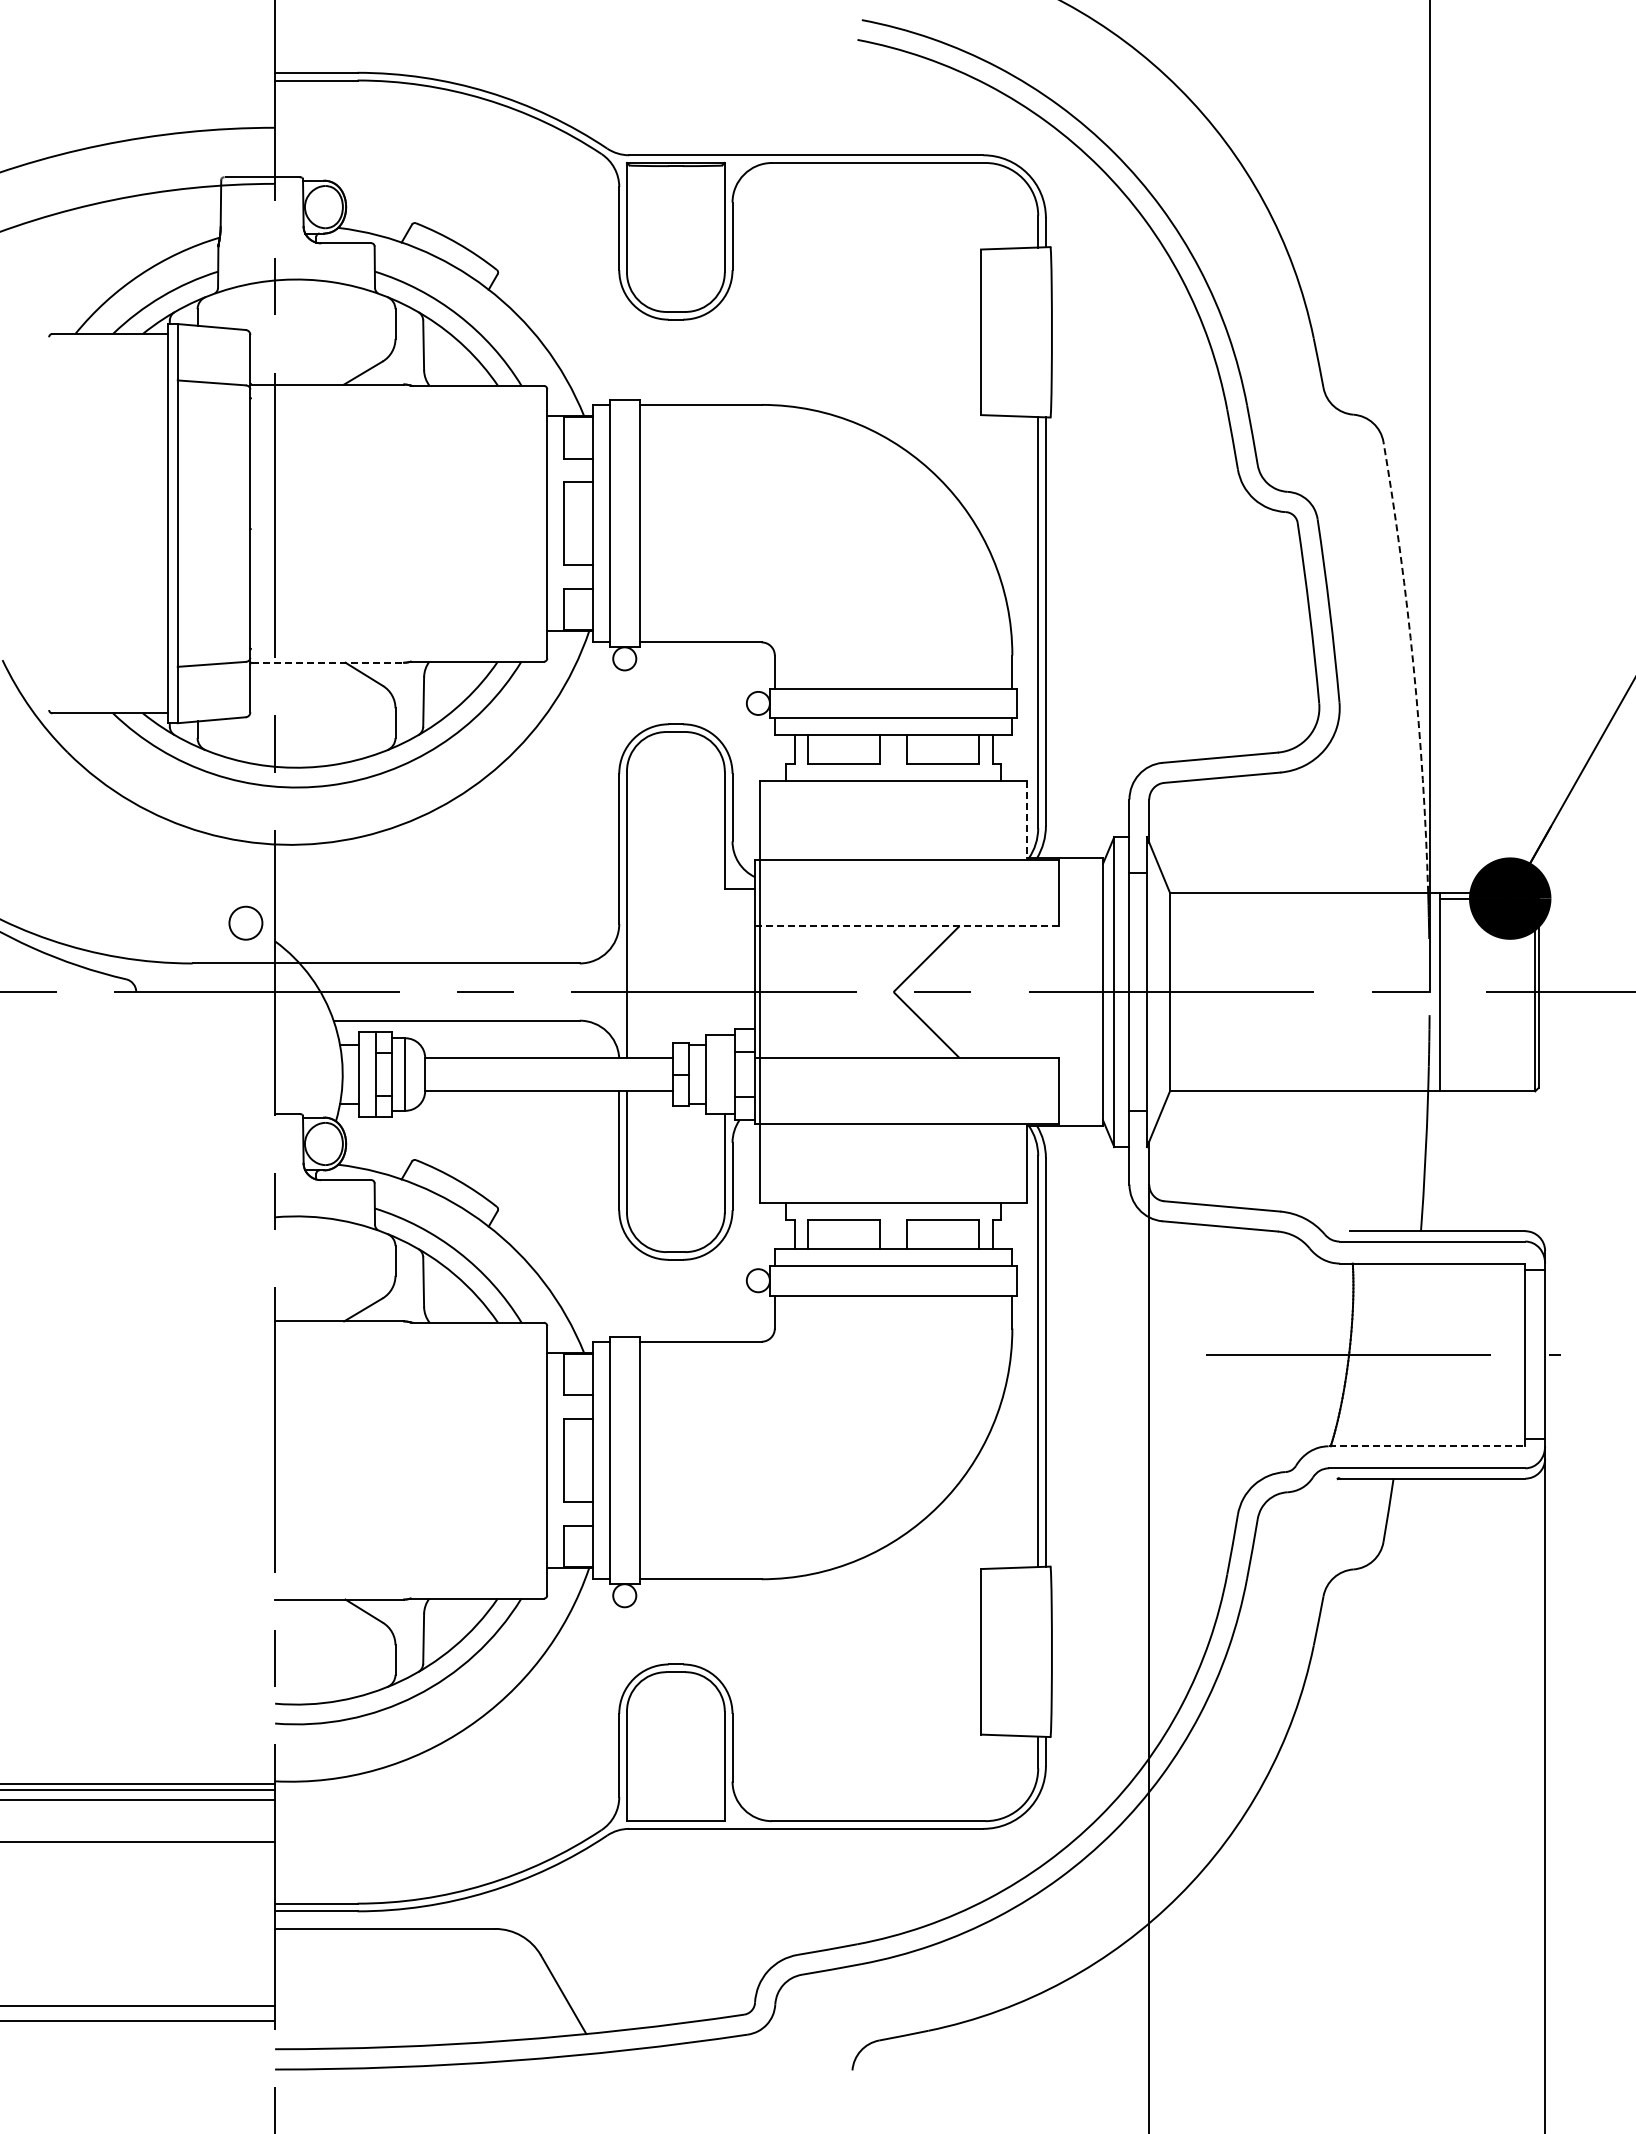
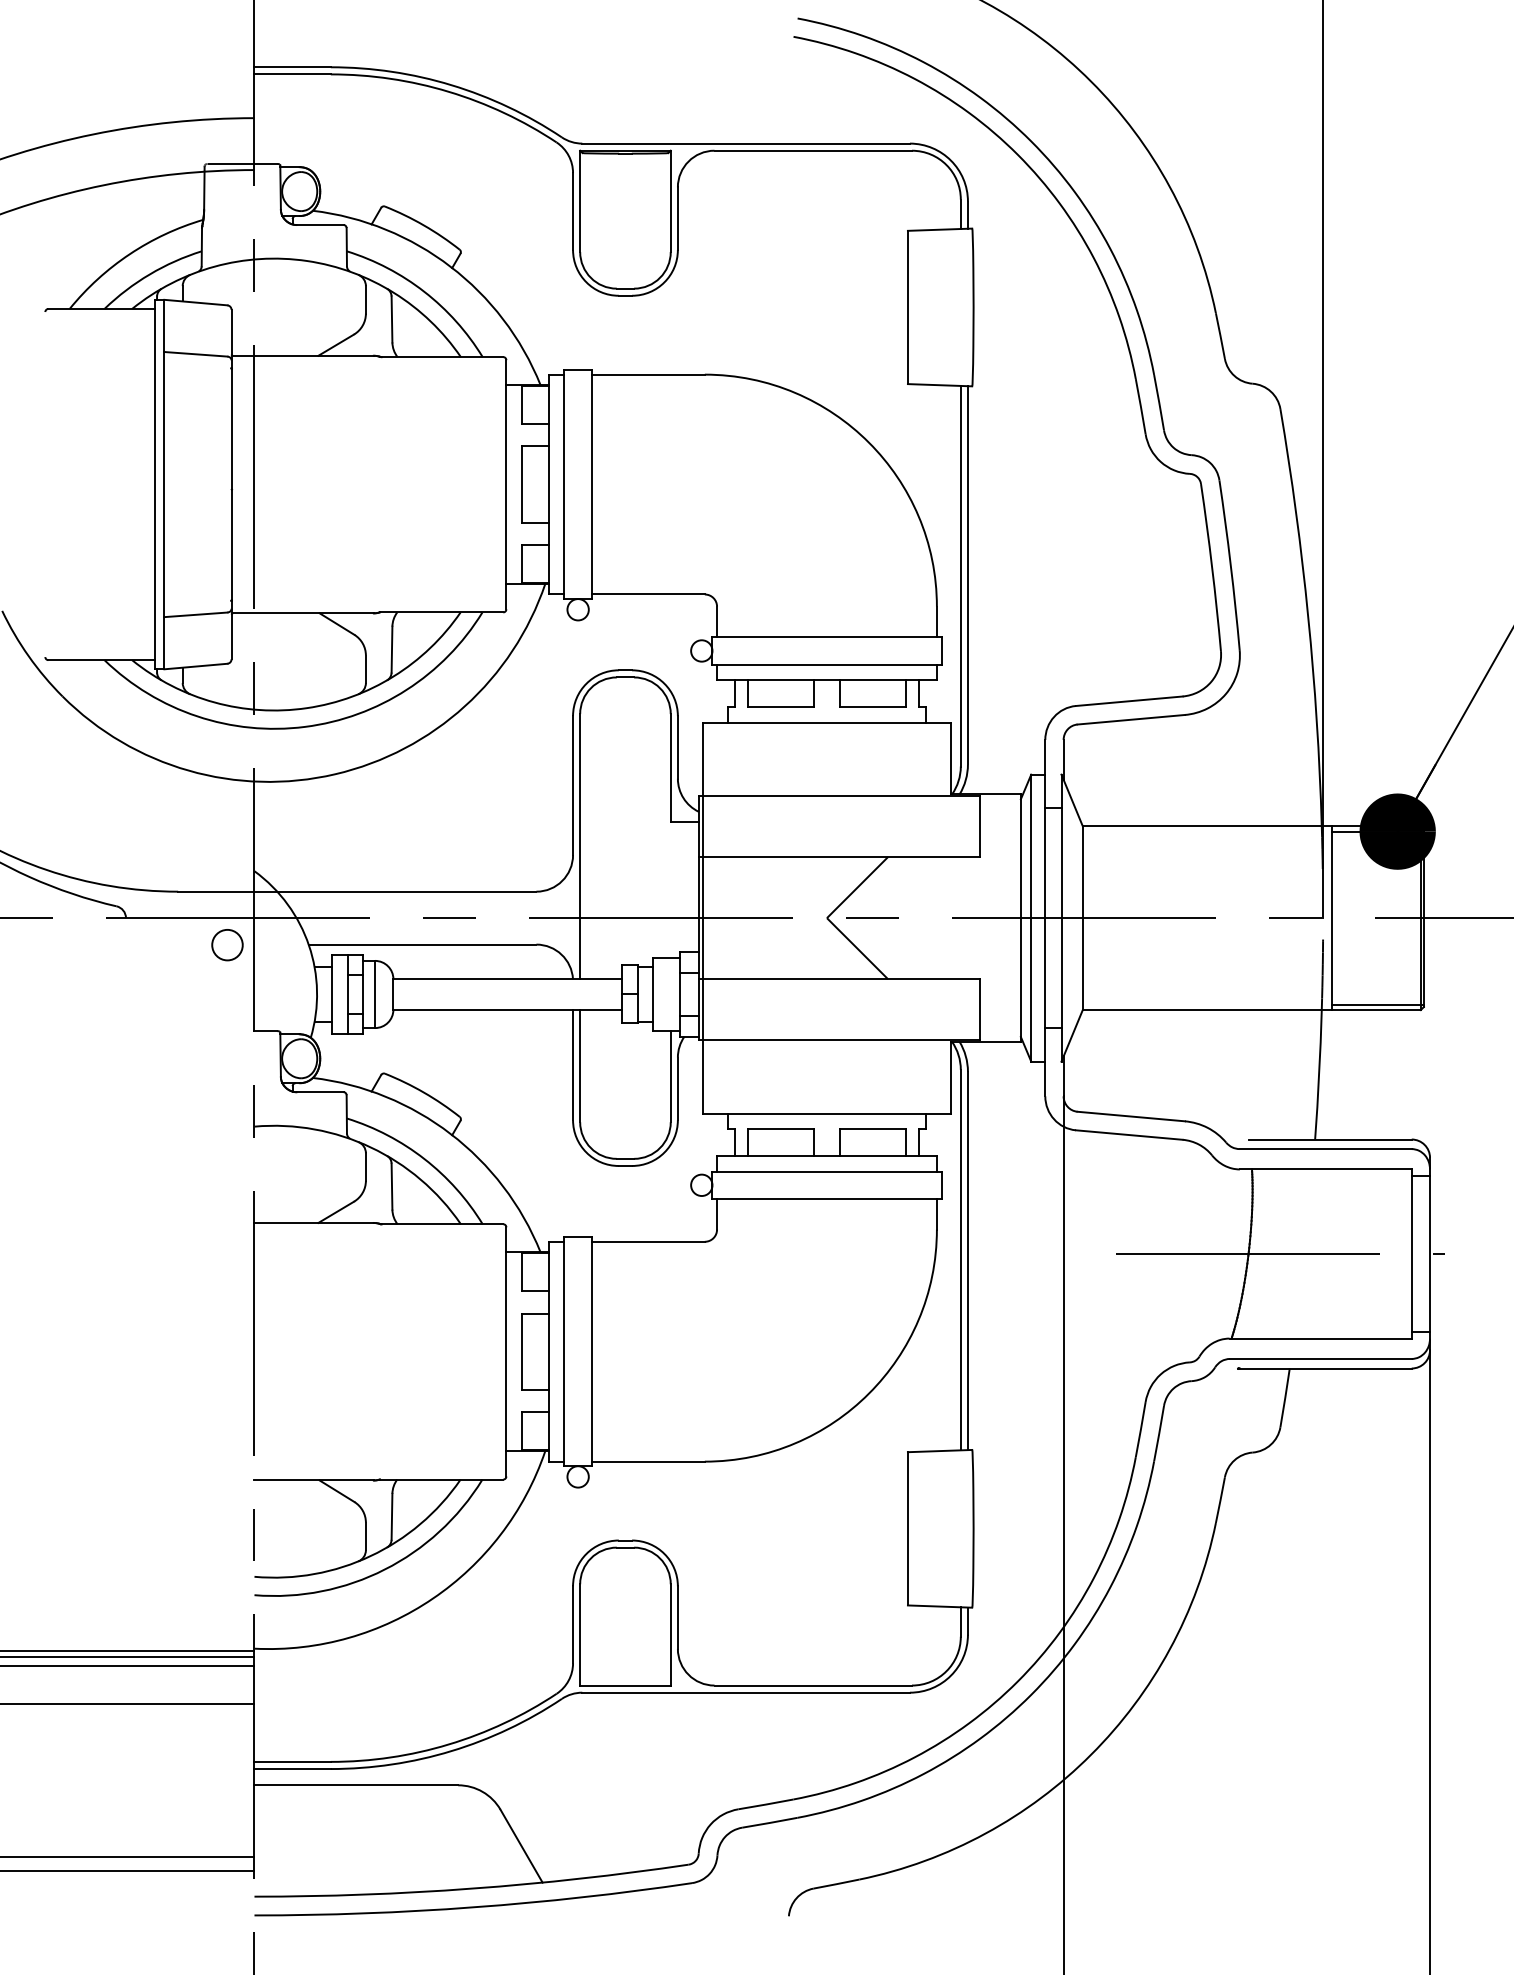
line: (328, 662) -> (303, 613), dashed -> solid
arc: (1413, 666) -> (1308, 616), dashed -> solid
line: (1027, 819) -> (950, 758), dashed -> solid
circle: (245, 922) -> (227, 944), moved
line: (906, 926) -> (838, 857), dashed -> solid
line: (1488, 1085) -> (1377, 1004), added
line: (1427, 1446) -> (1321, 1338), dashed -> solid

